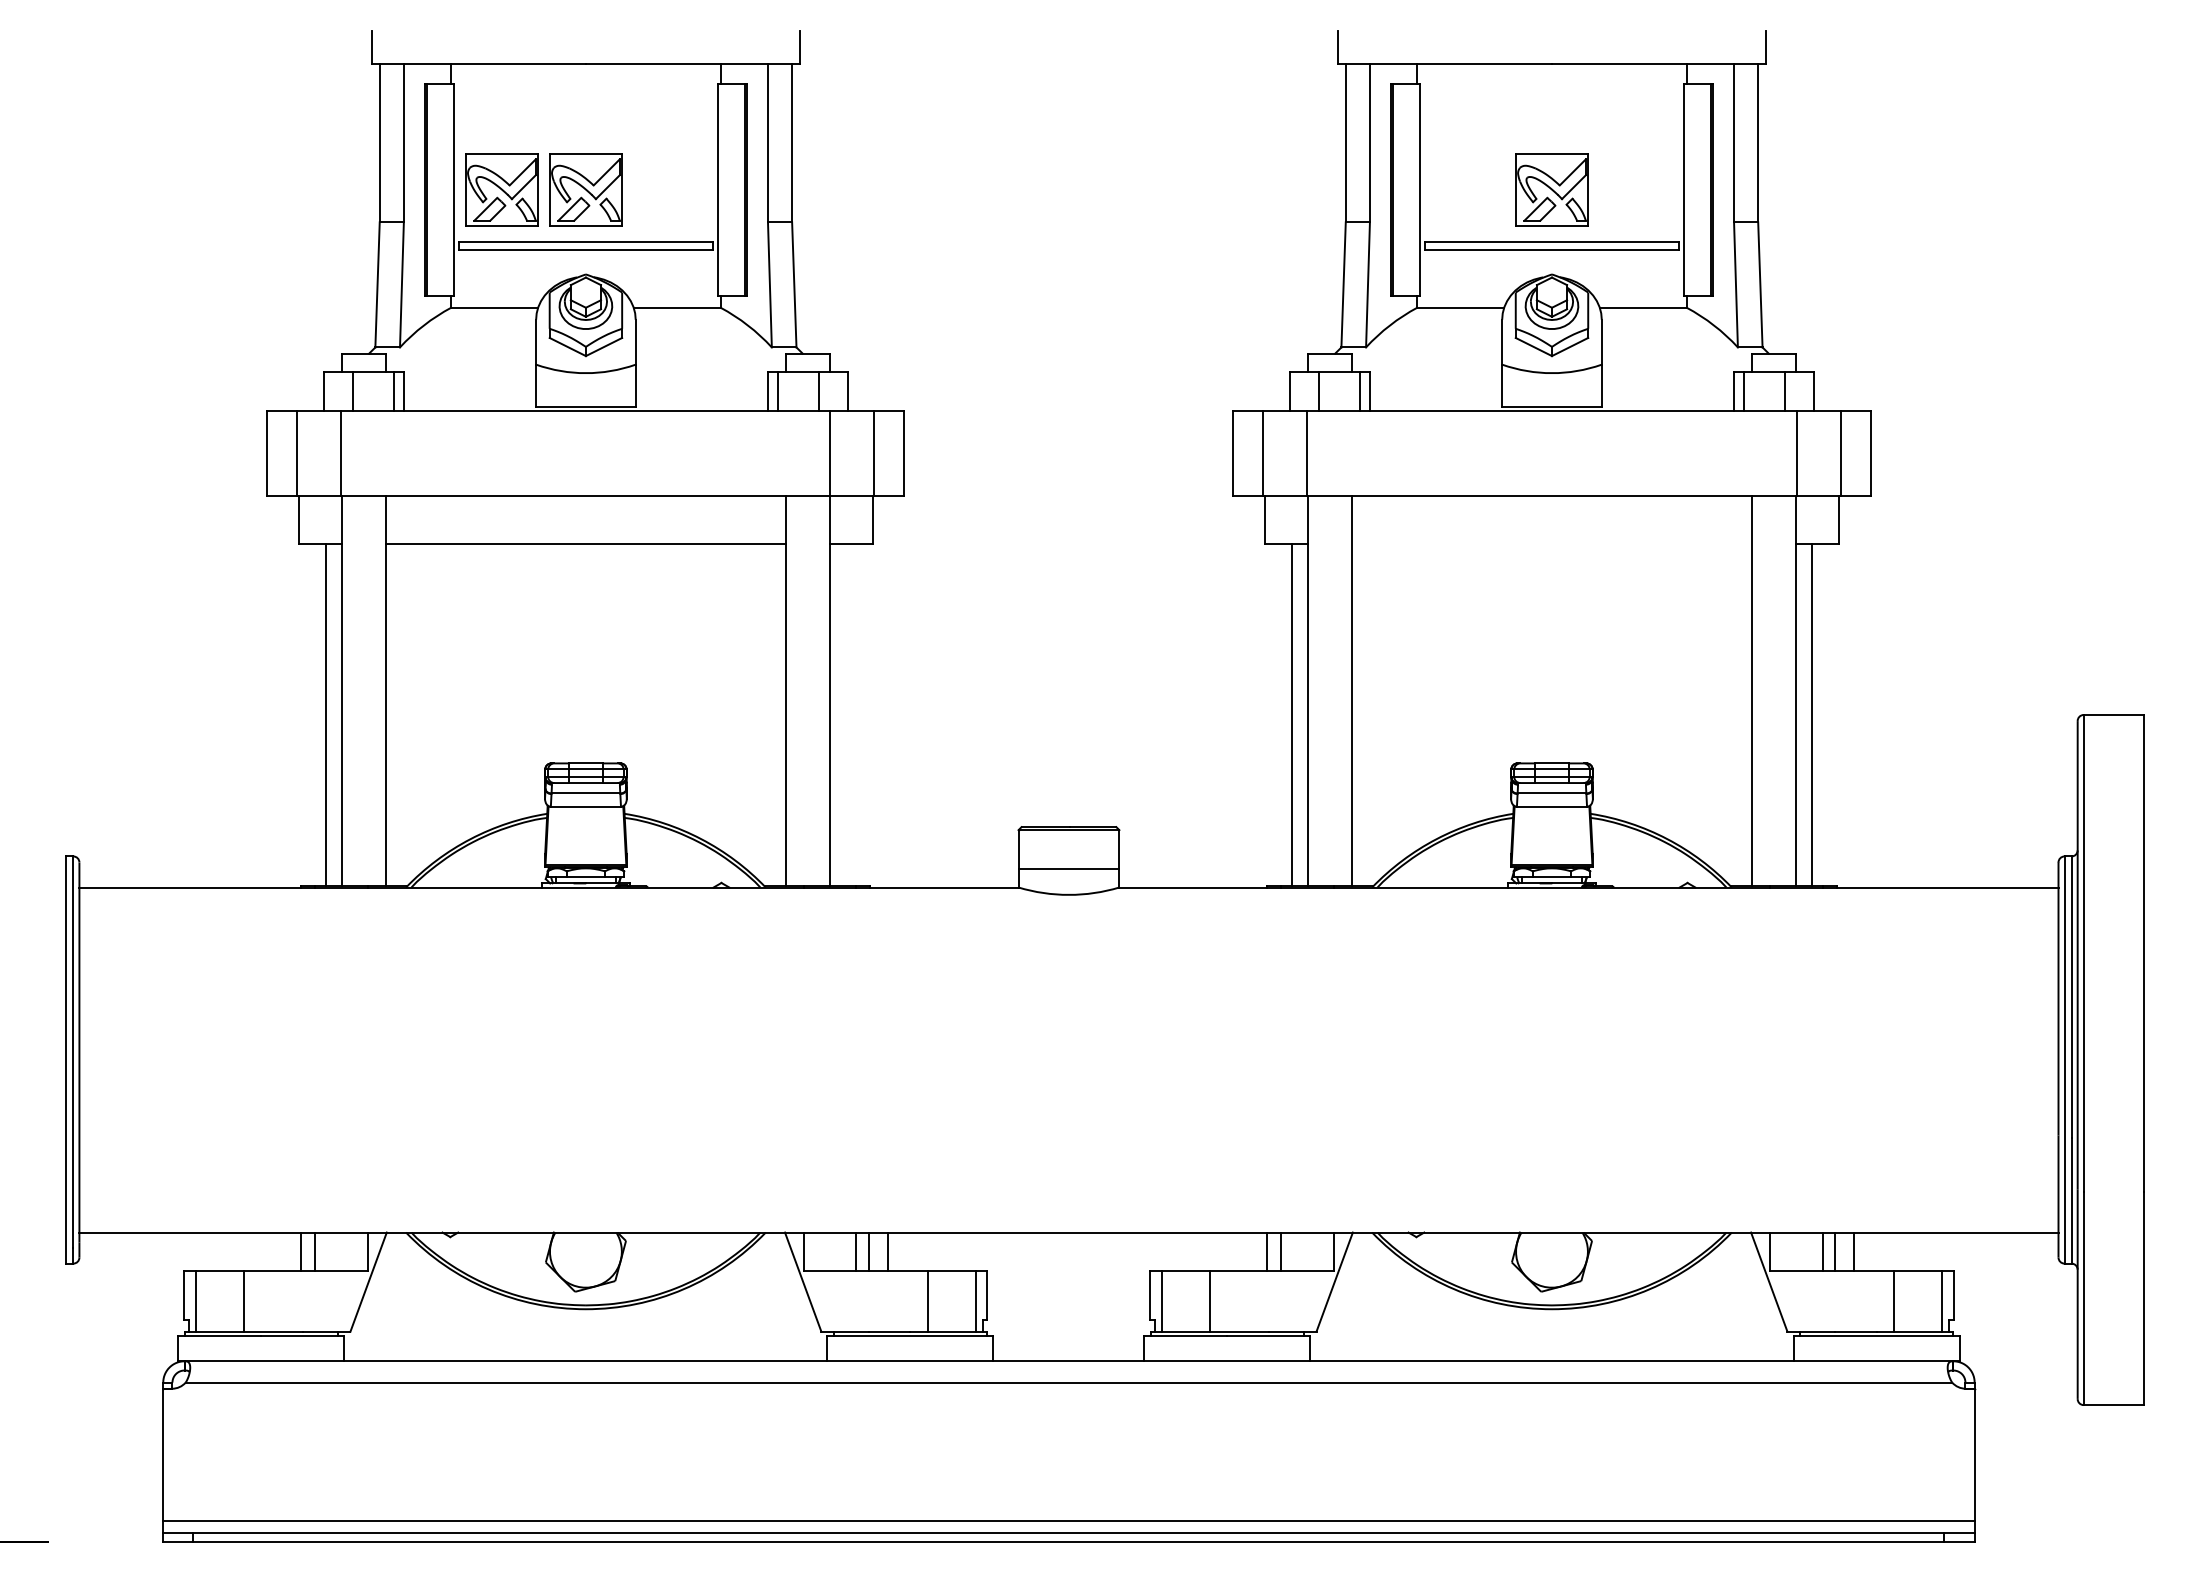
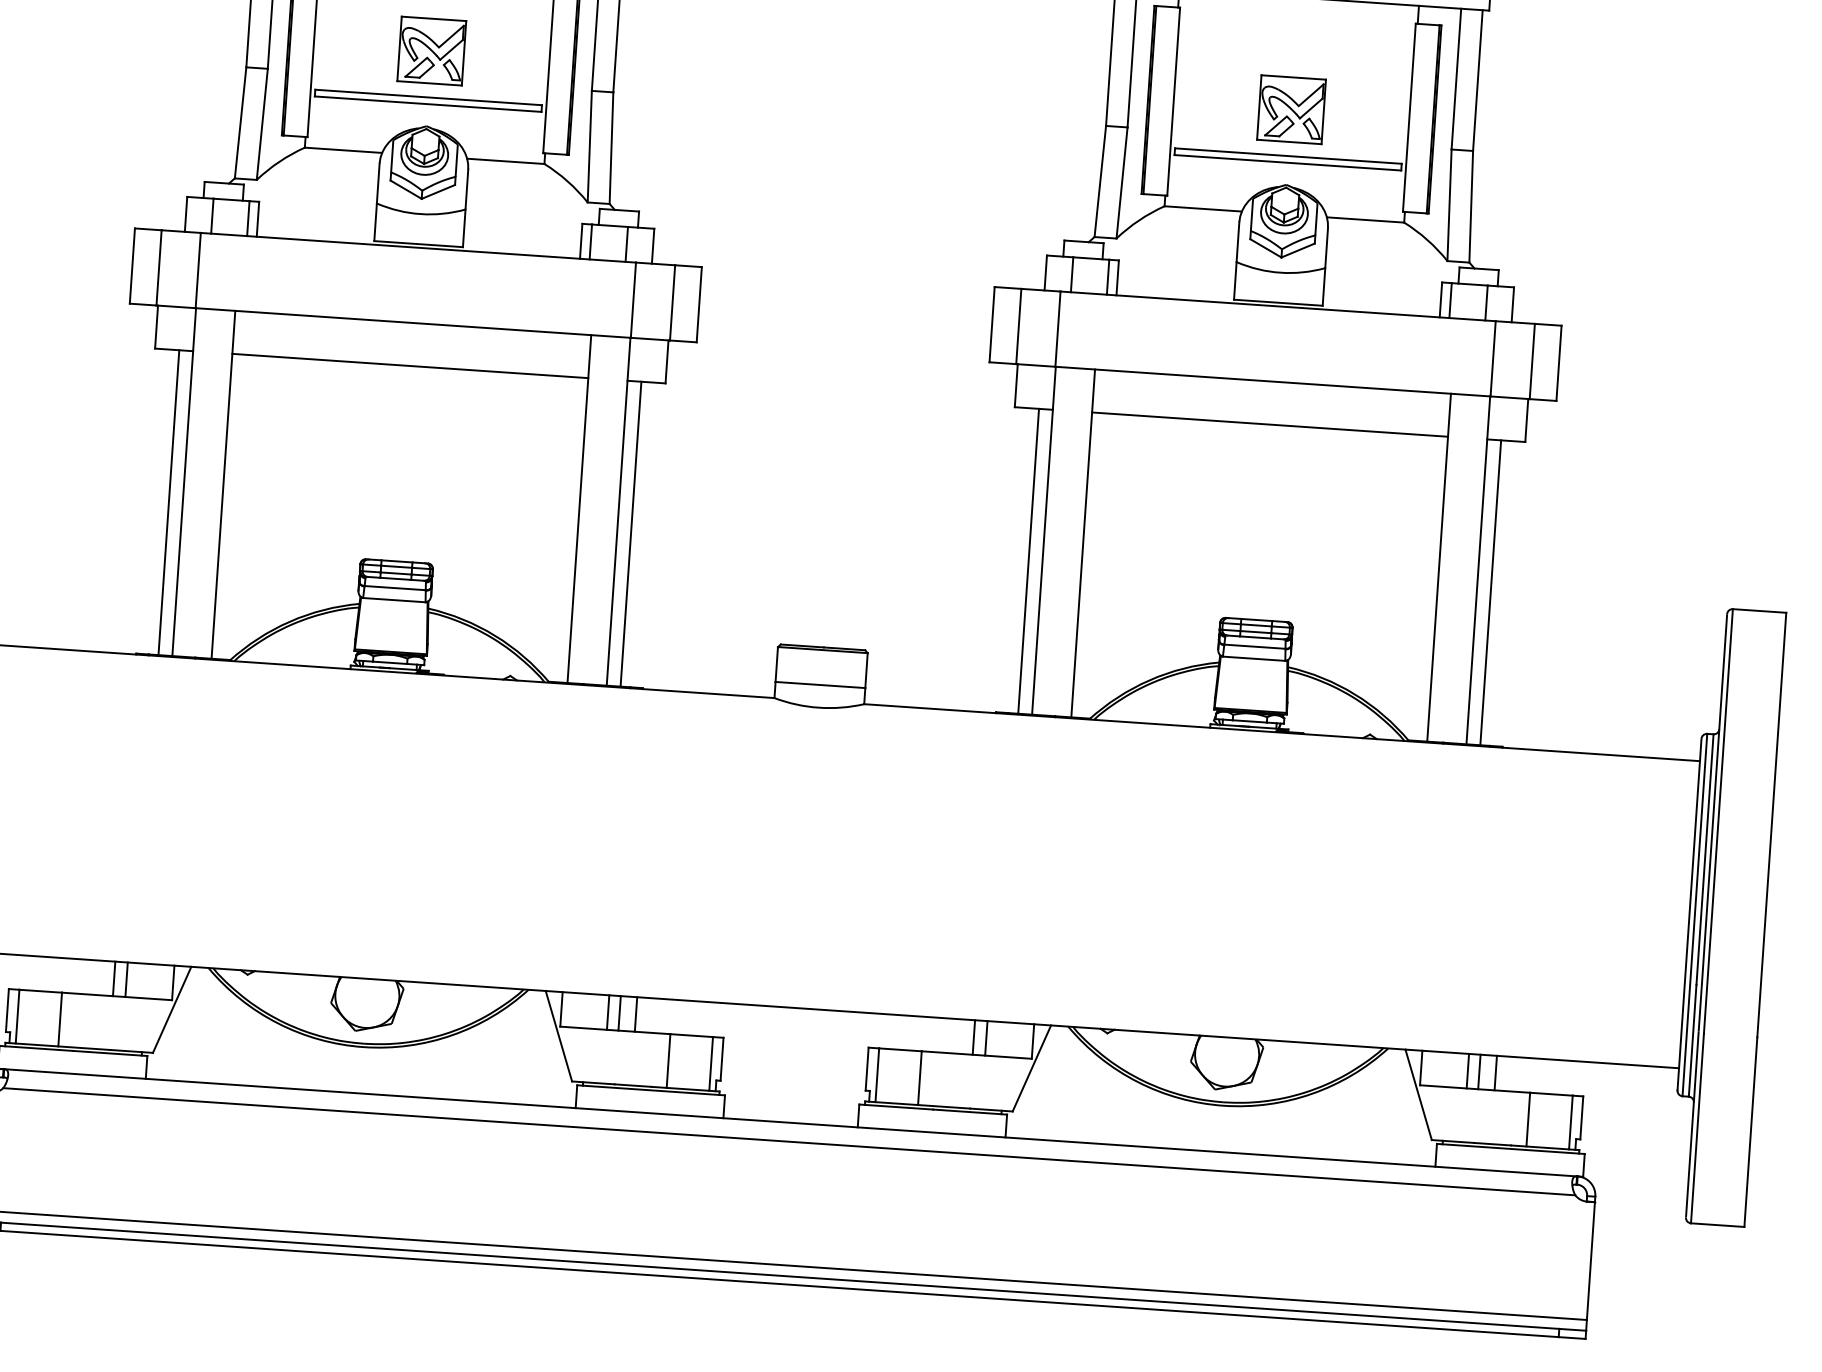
part: (501, 189) -> (356, 45), removed
line: (1551, 543) -> (1269, 424), added
line: (845, 714) -> (630, 533), added

